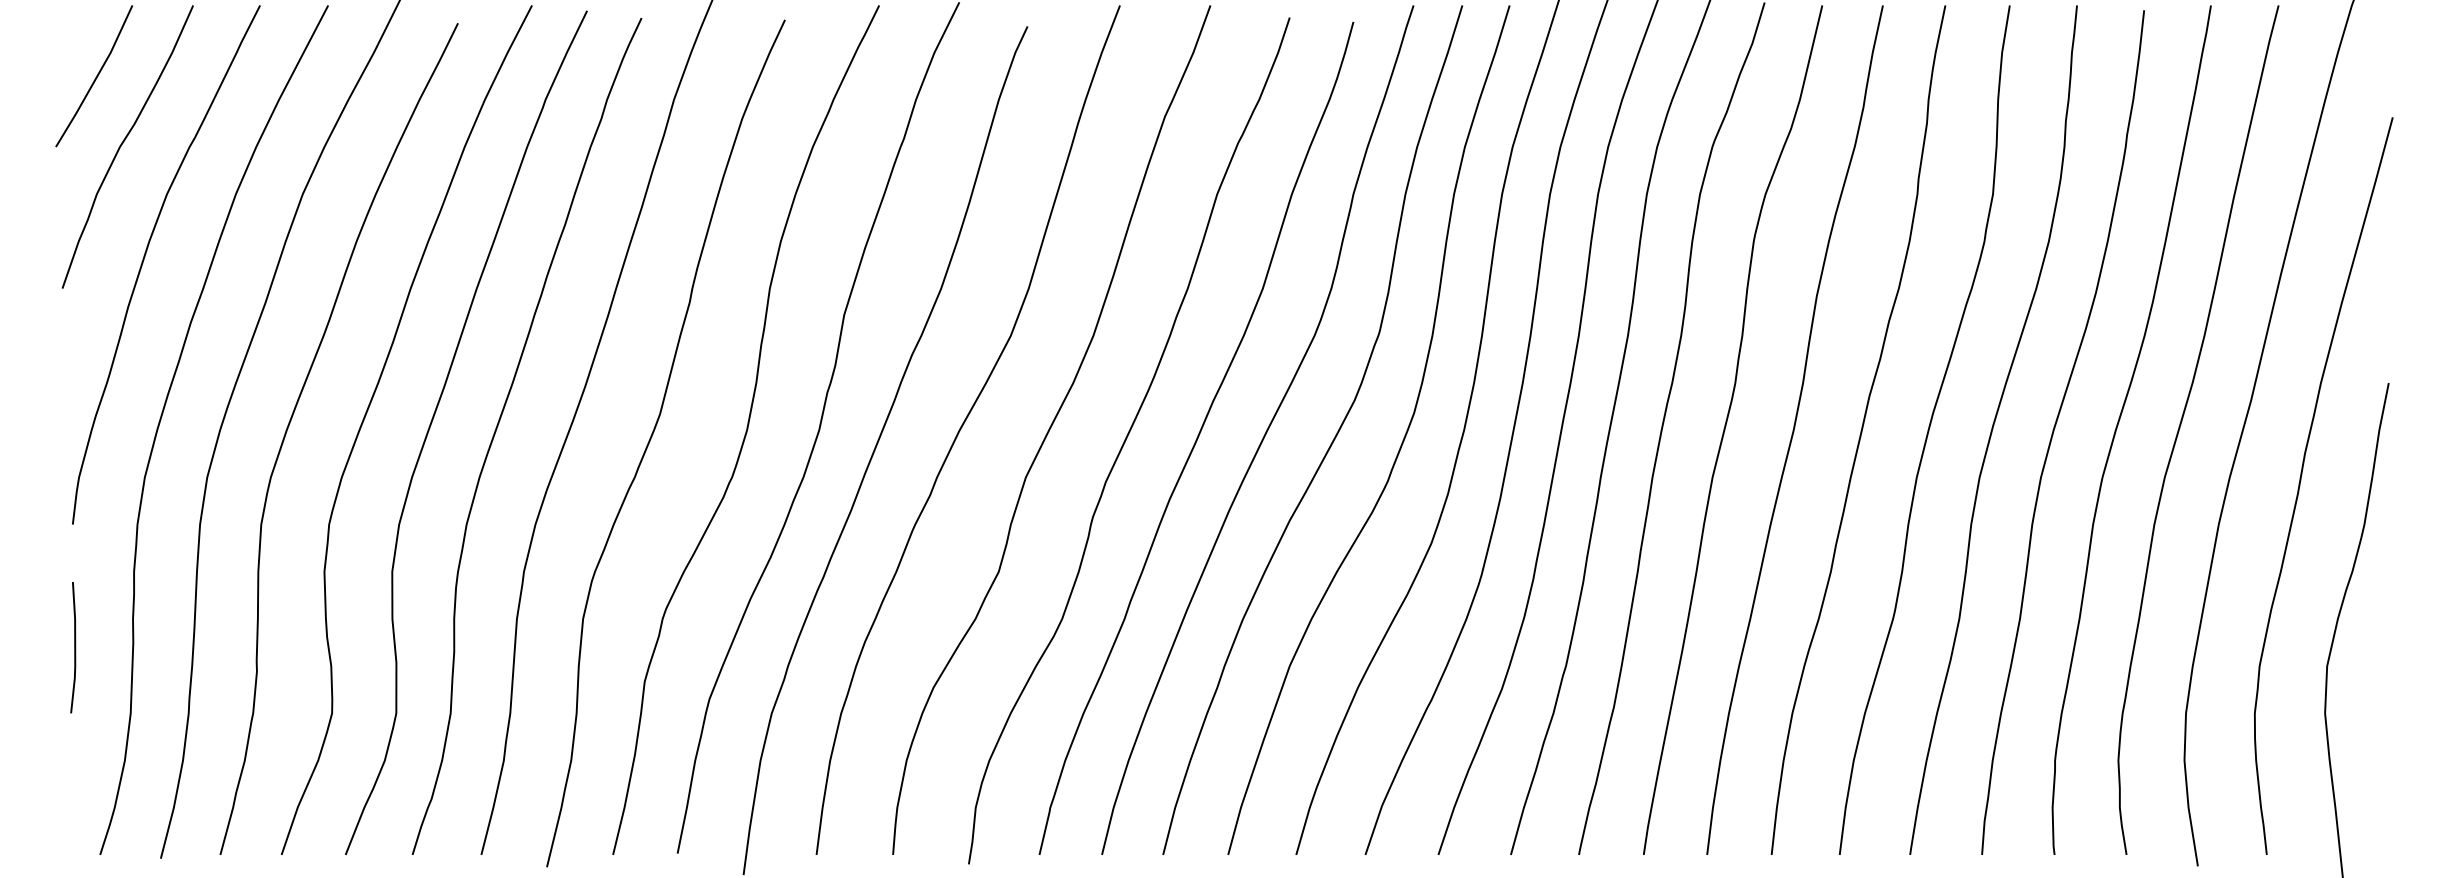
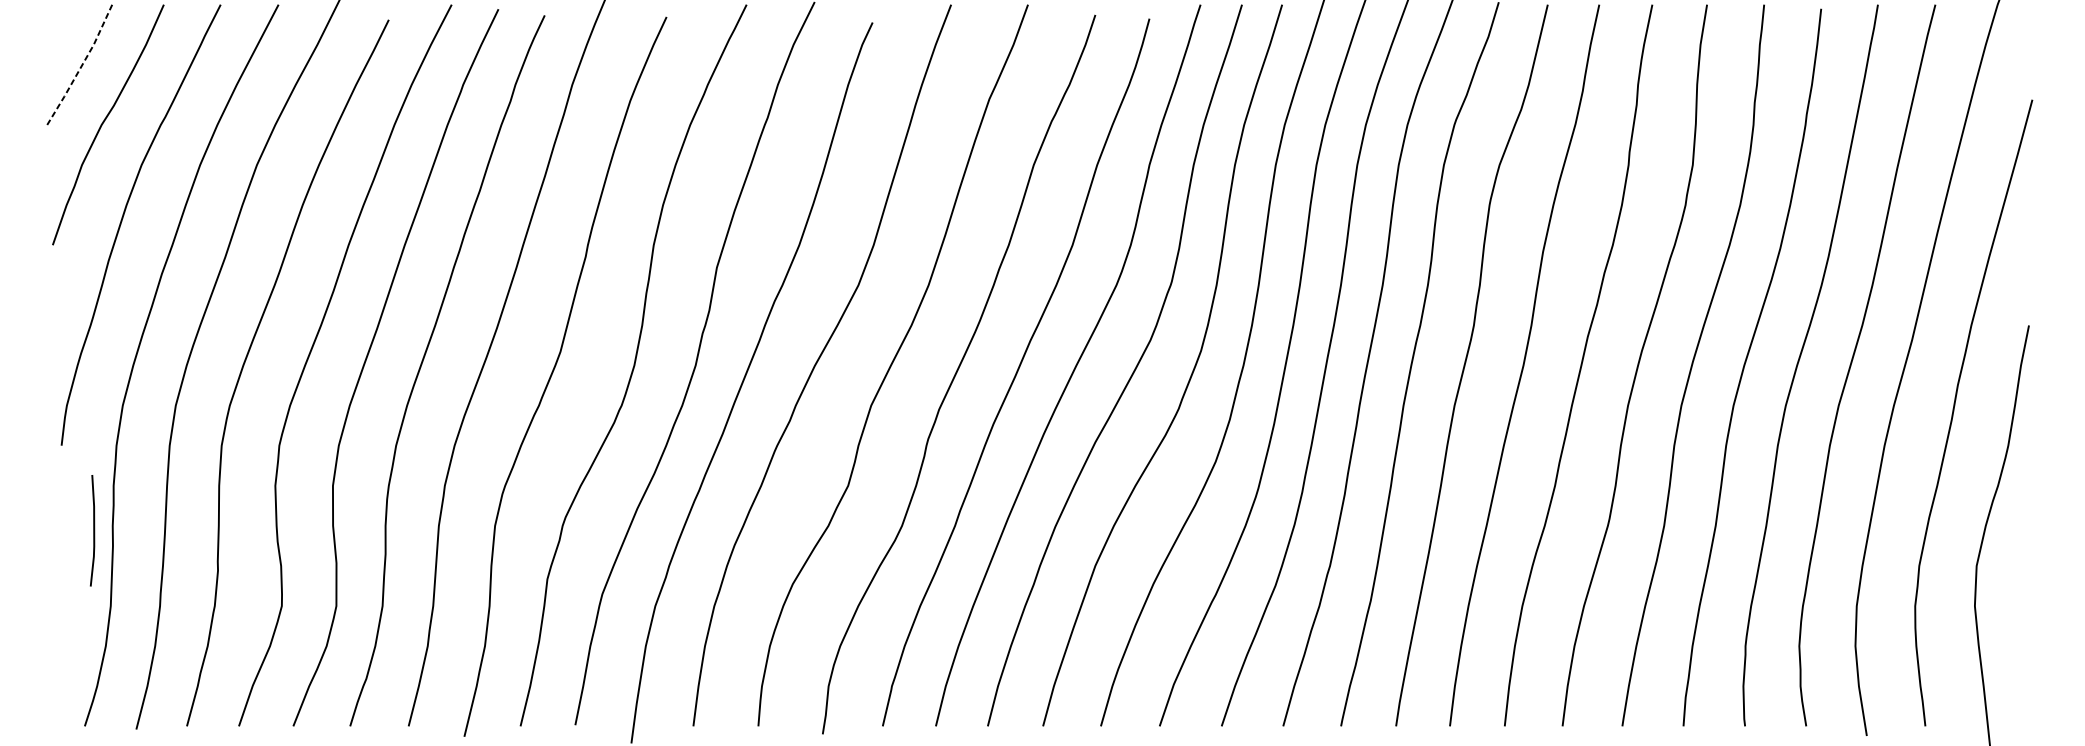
line: (96, 77) -> (81, 65), solid -> dashed
line: (74, 647) -> (93, 530), moved

